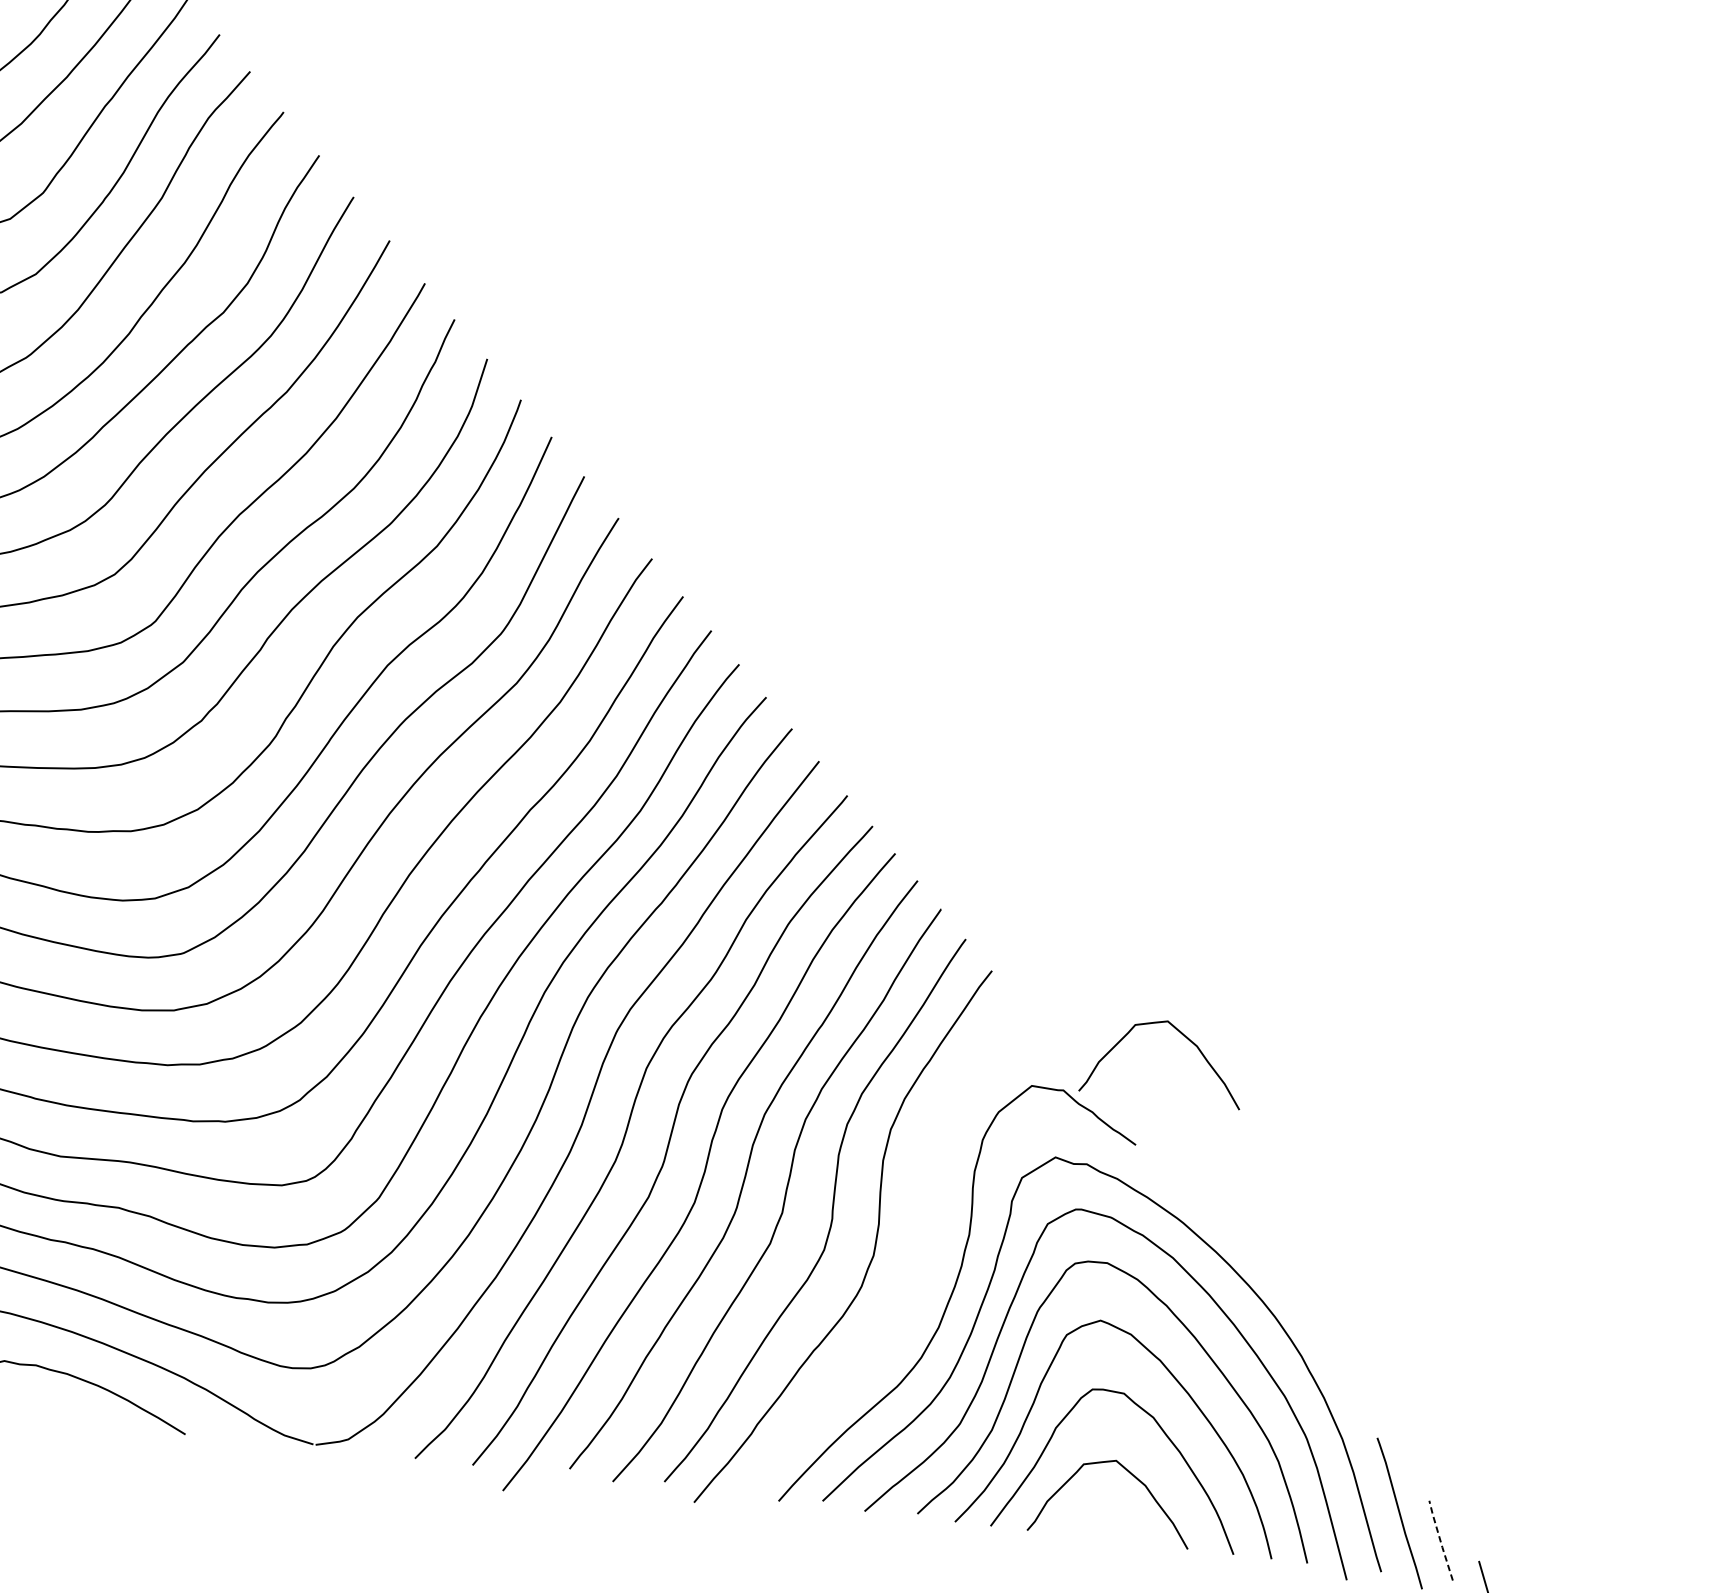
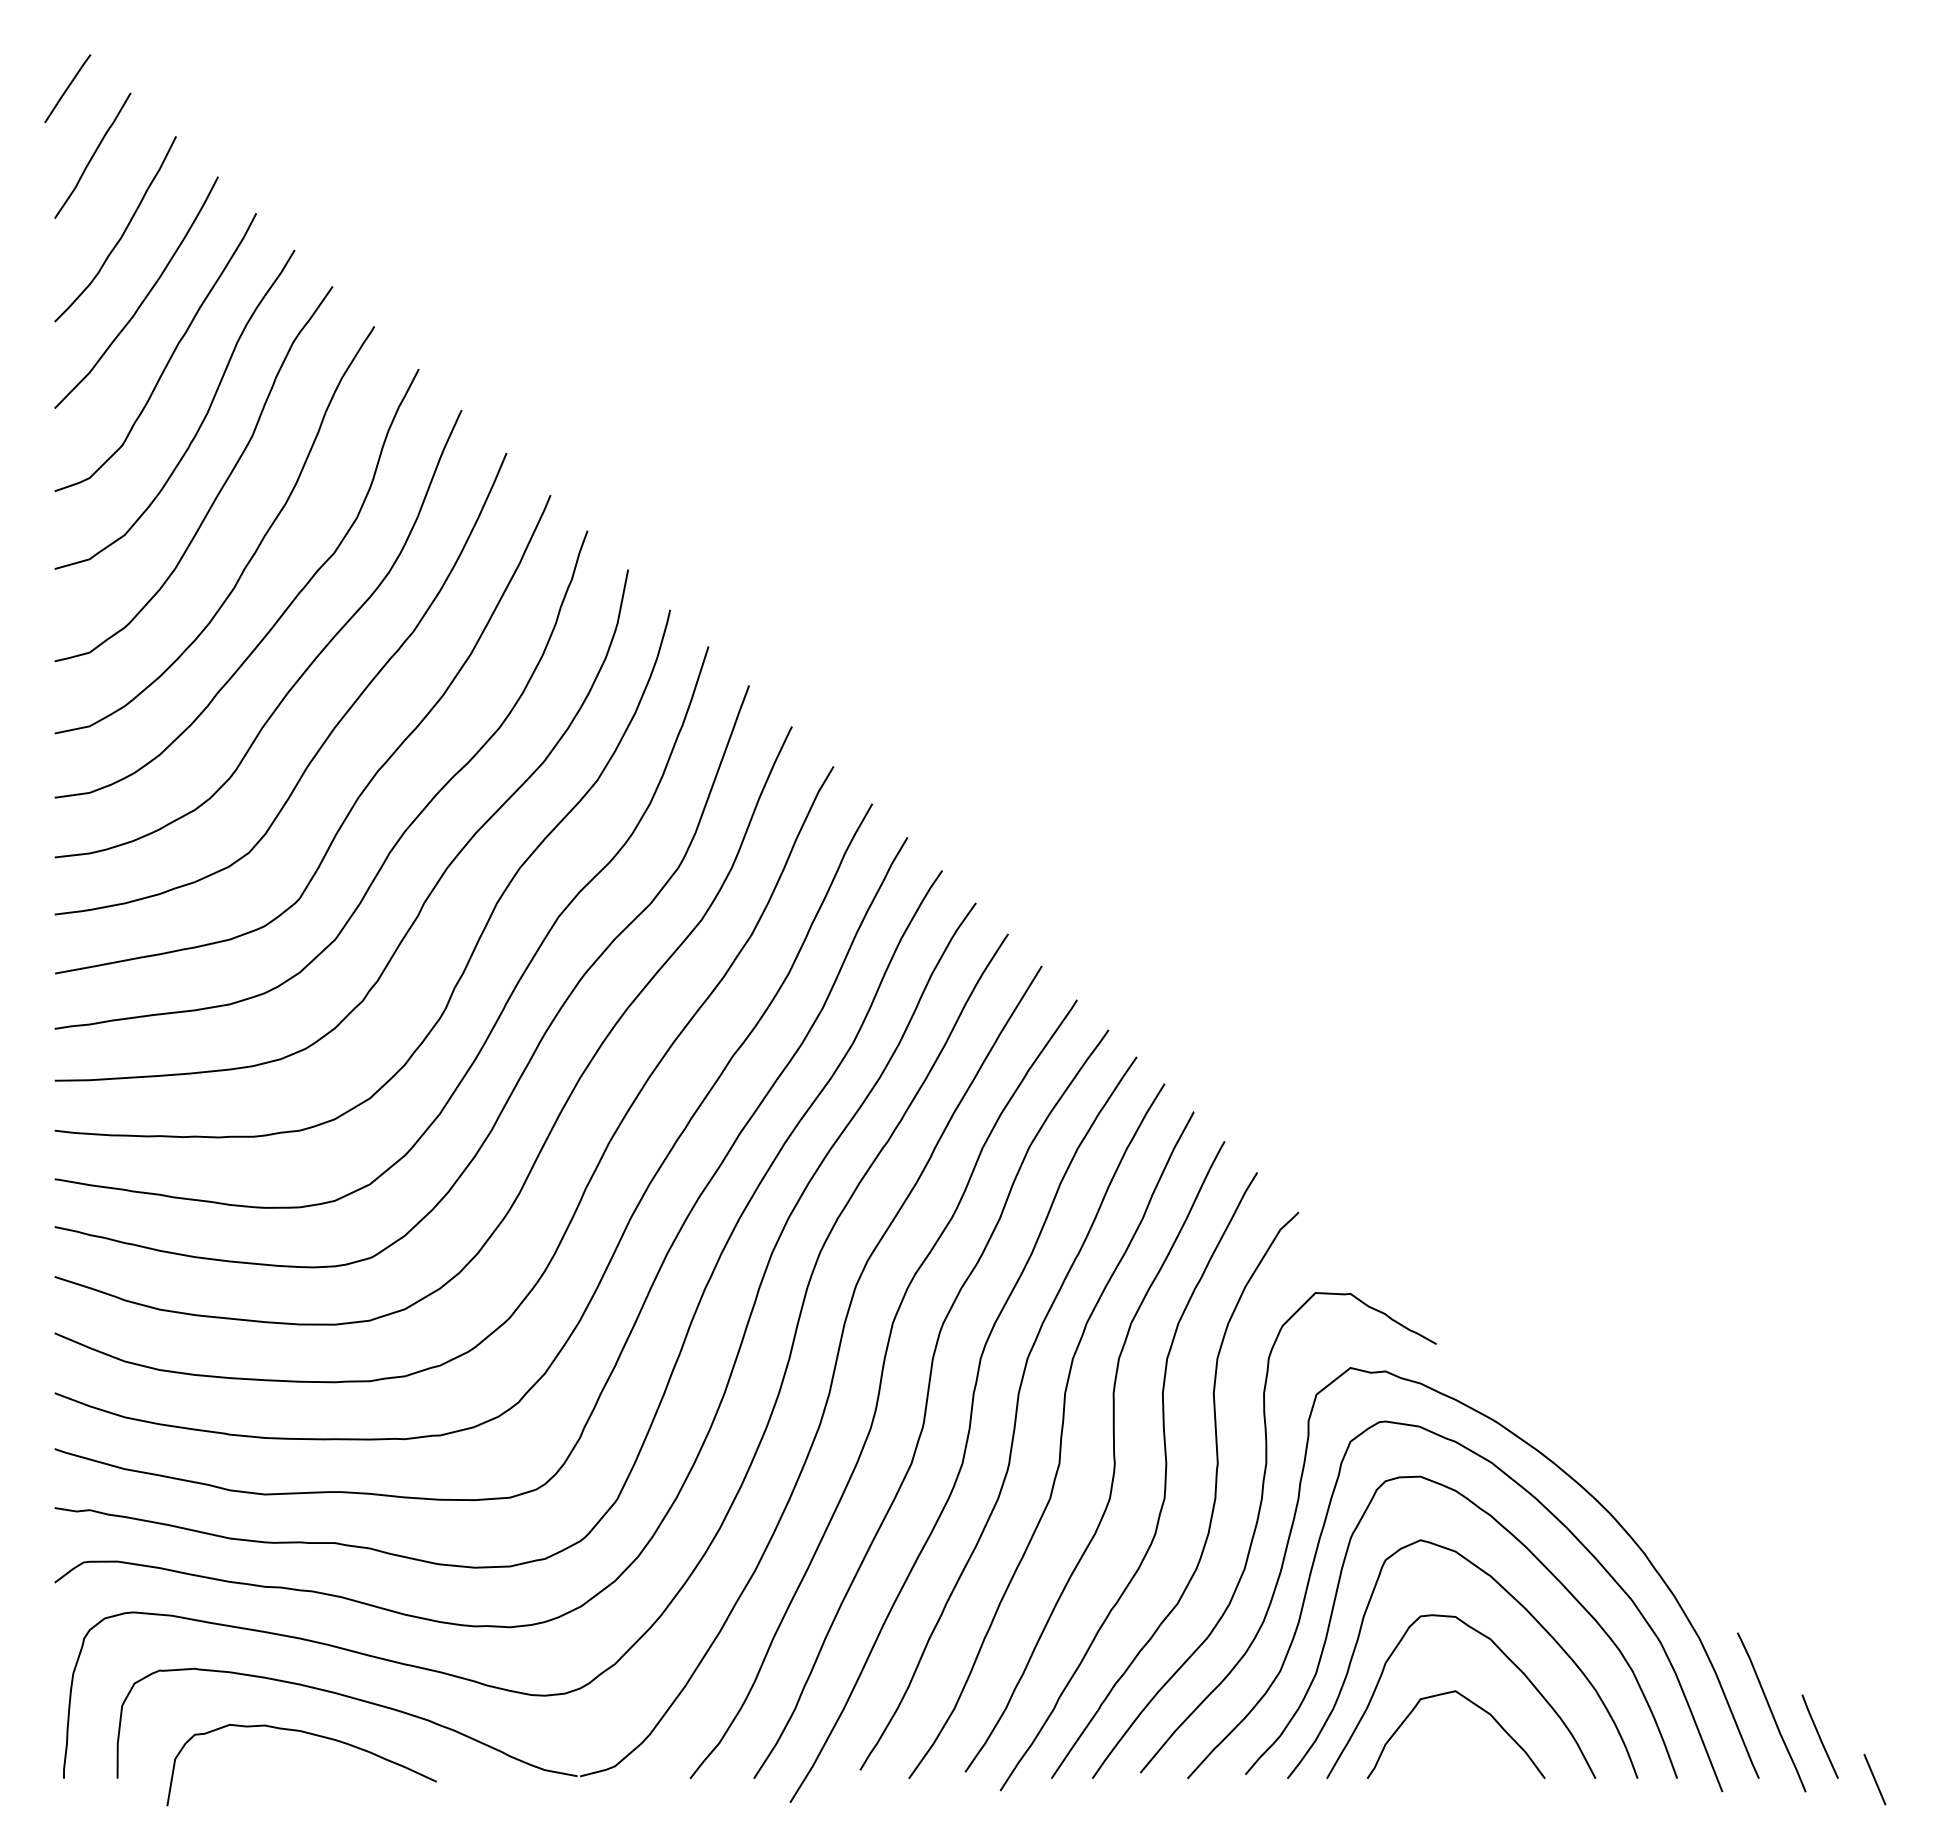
curve: (1182, 1035) -> (1473, 1218), removed
curve: (917, 1263) -> (1213, 1501), added
line: (1440, 1540) -> (1819, 1736), dashed -> solid

